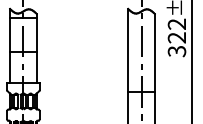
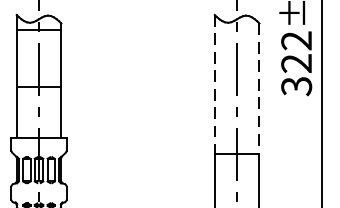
line: (128, 50) -> (215, 84), solid -> dashed
line: (154, 52) -> (258, 88), solid -> dashed

